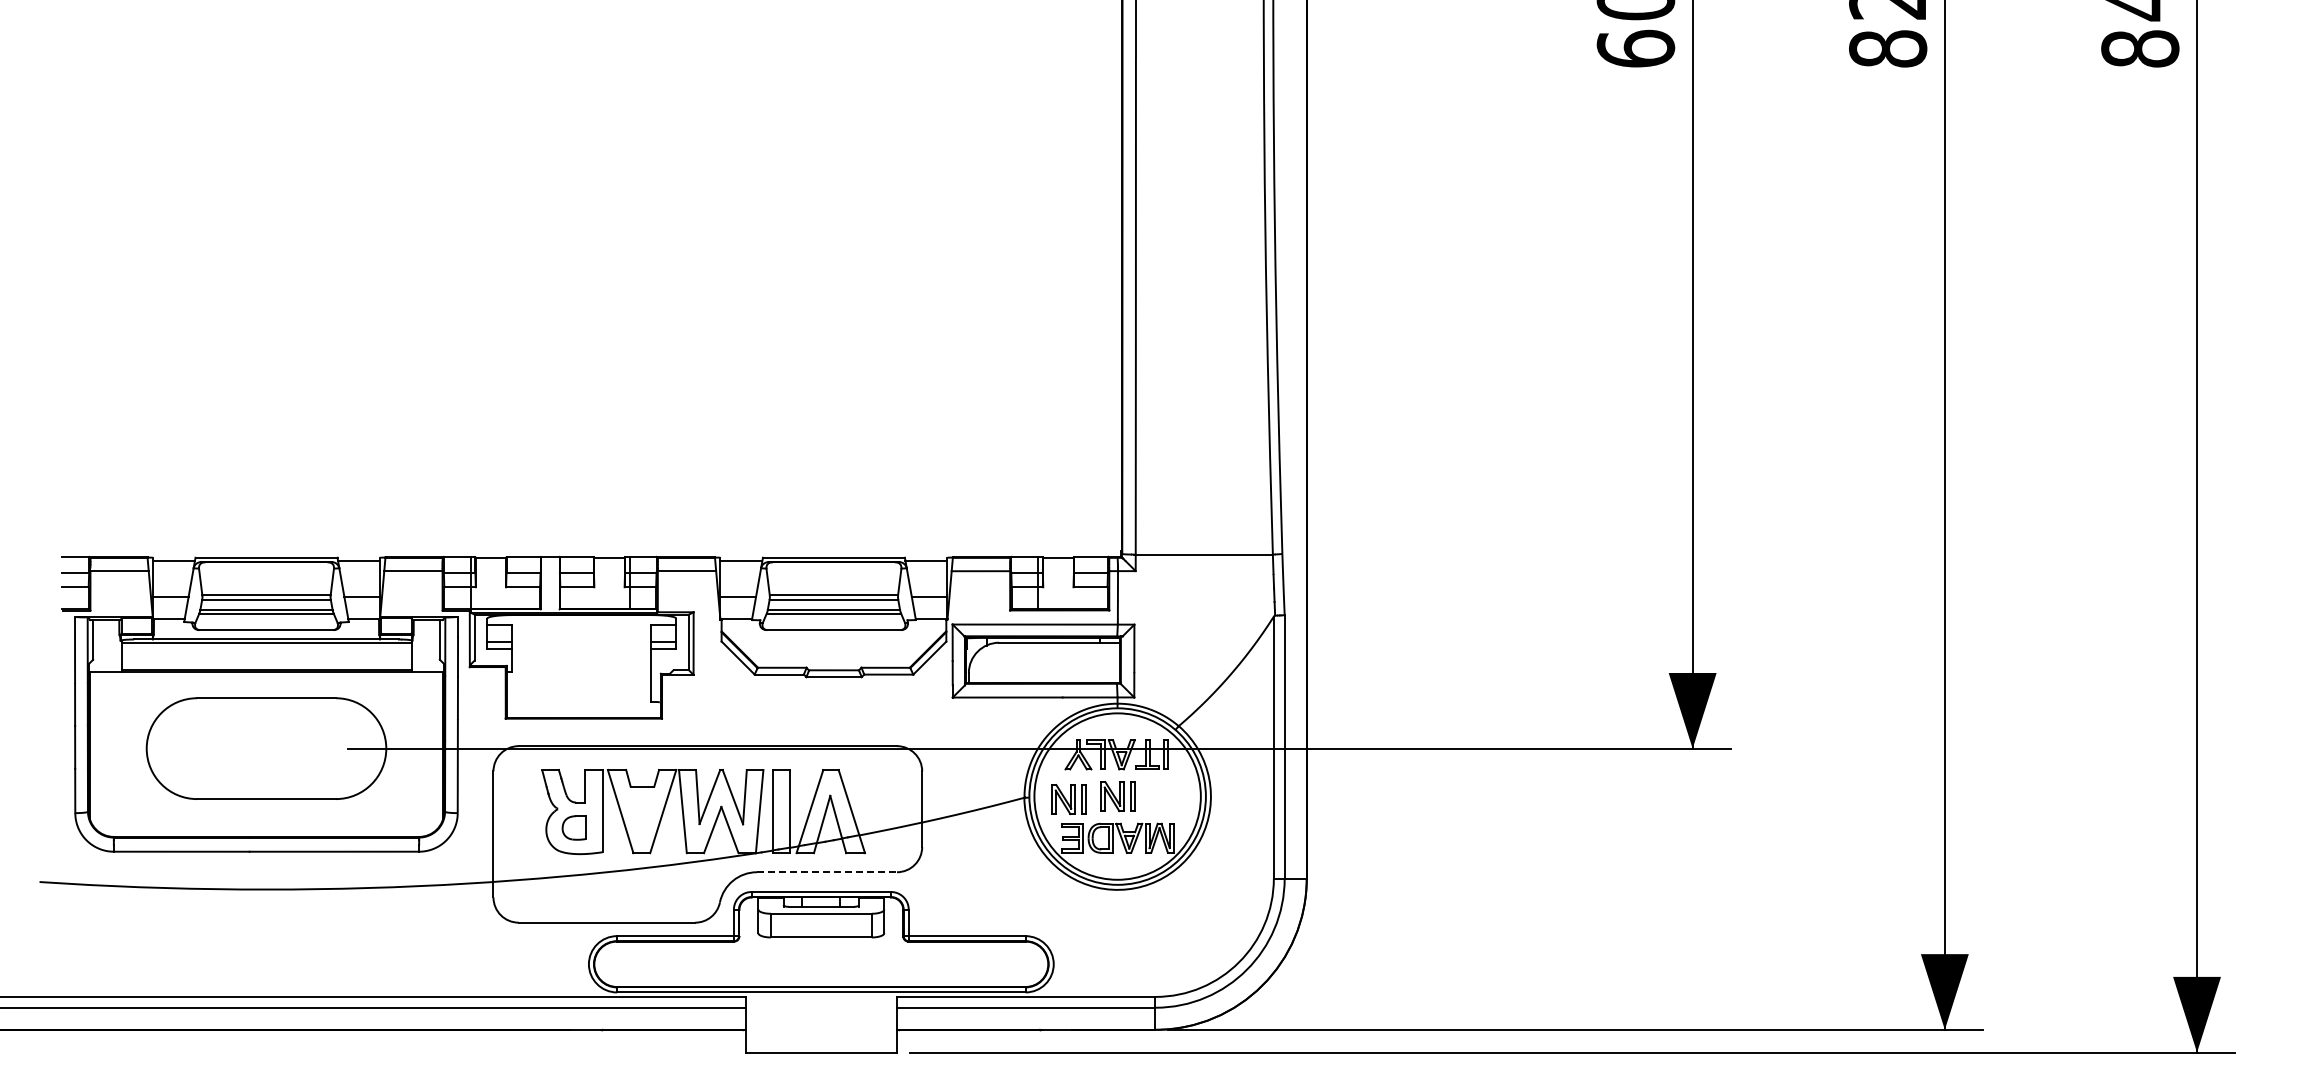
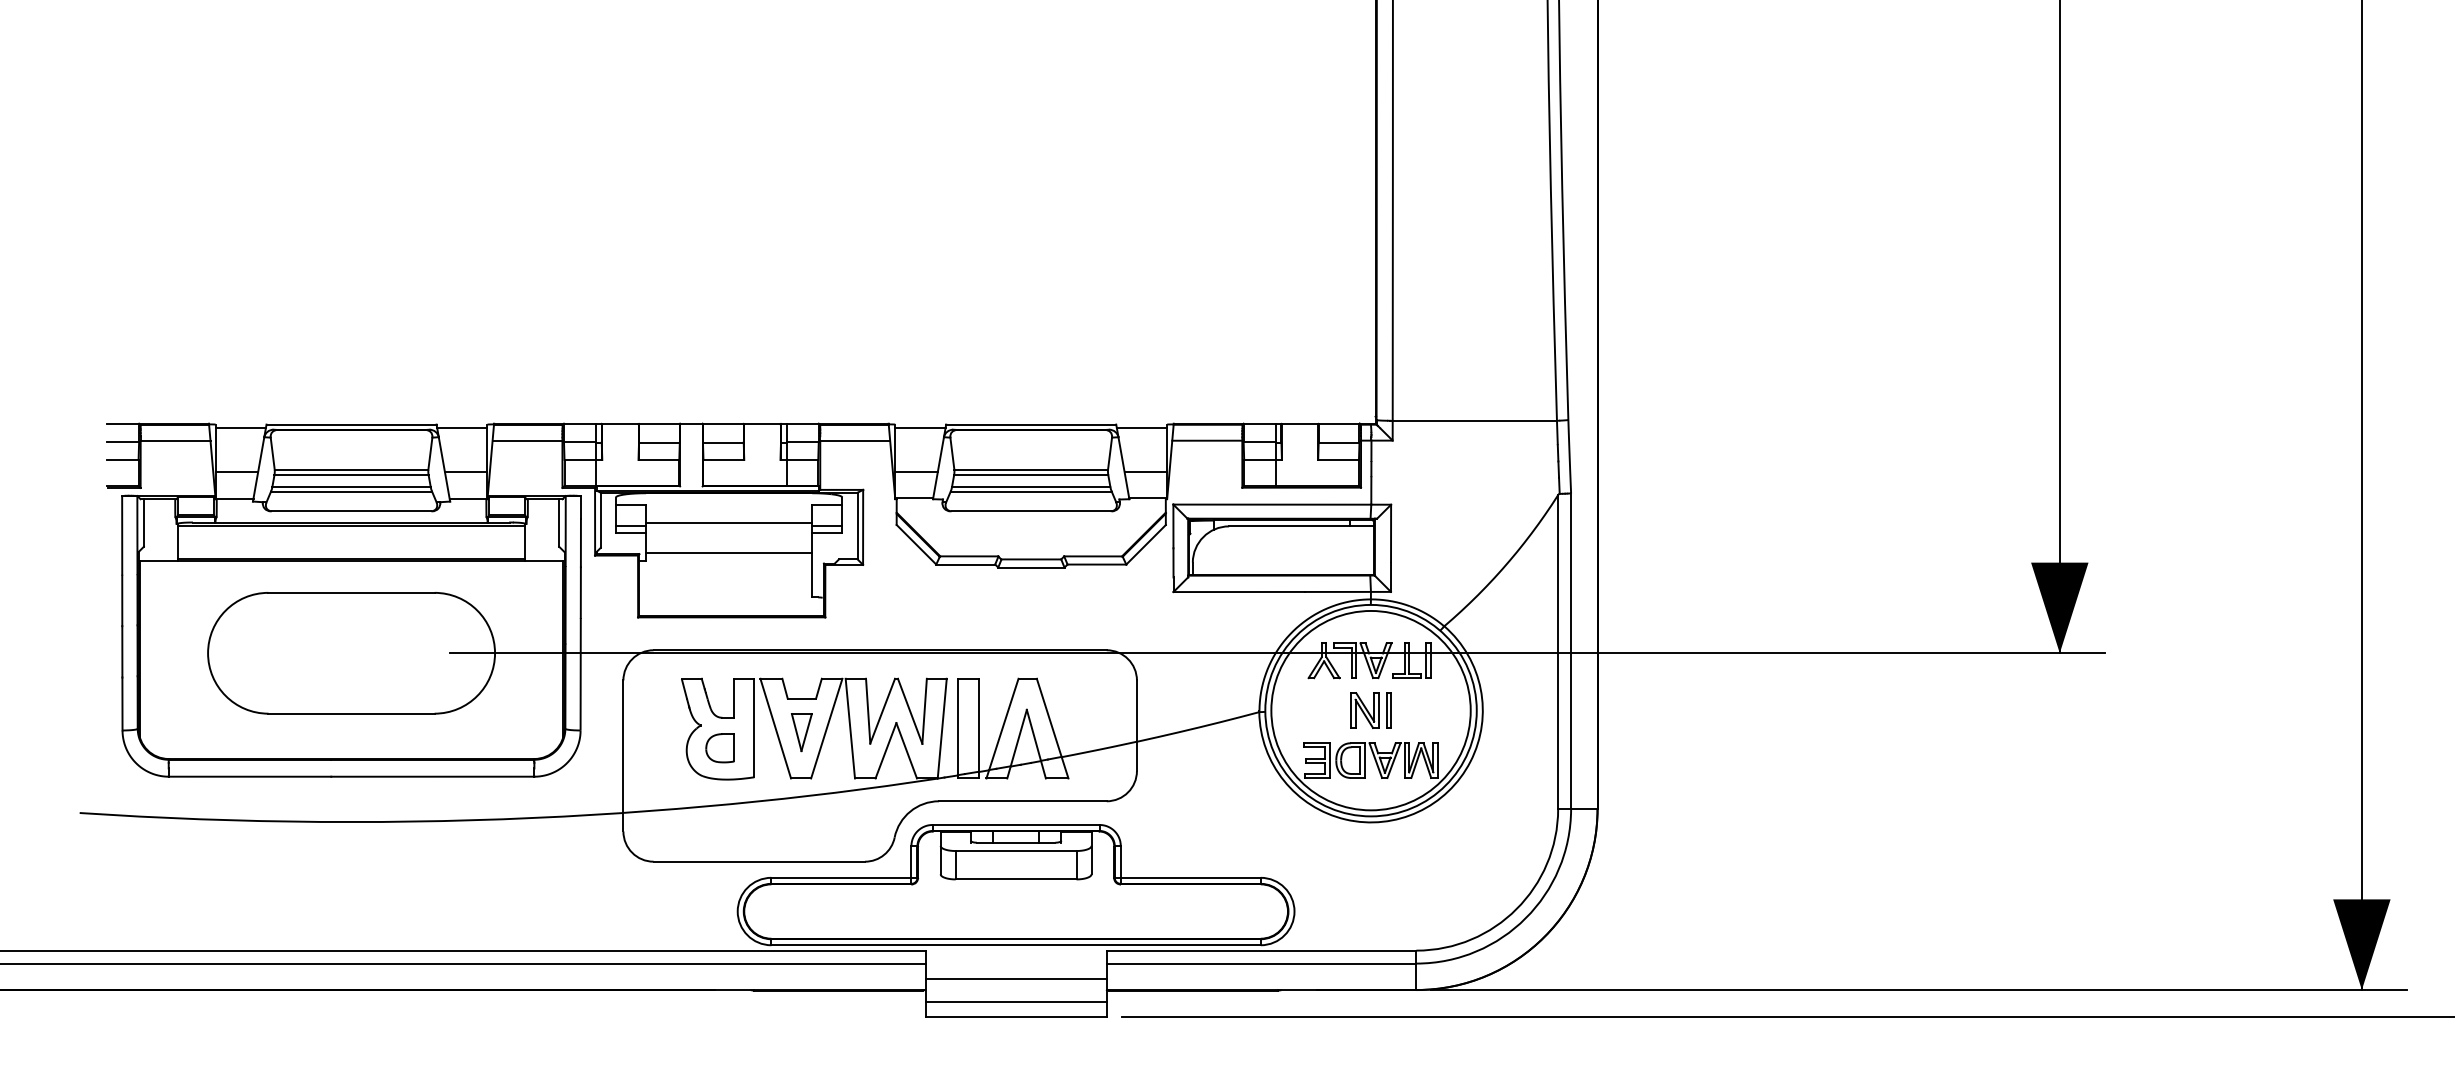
line: (581, 639) -> (728, 522), added
line: (581, 664) -> (728, 552), added
part: (1068, 799) -> (1312, 714), removed
part: (642, 814) -> (801, 732), added
line: (826, 872) -> (1022, 801), dashed -> solid
line: (820, 1020) -> (1015, 978), added
line: (820, 1039) -> (1015, 1001), added

